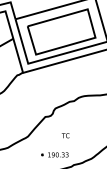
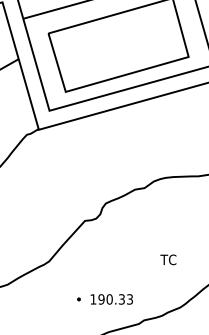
text: (65, 135) -> (168, 259), moved

